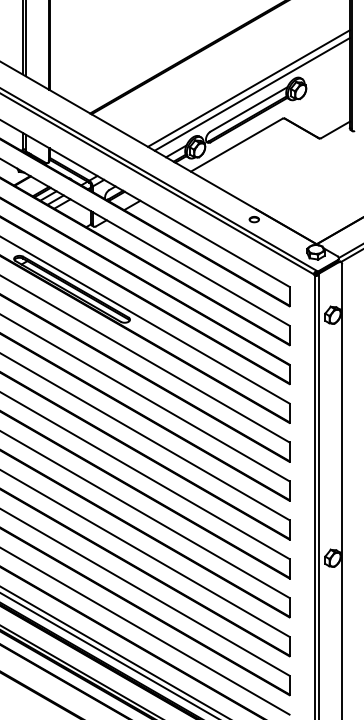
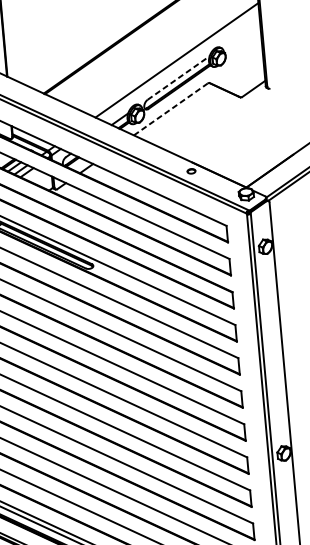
line: (251, 94) -> (179, 65), removed
line: (249, 109) -> (179, 78), solid -> dashed
line: (236, 145) -> (170, 109), solid -> dashed

